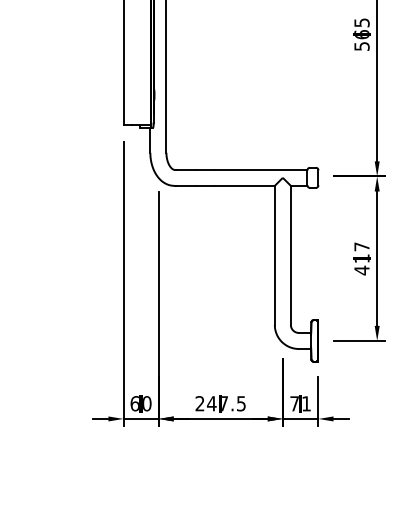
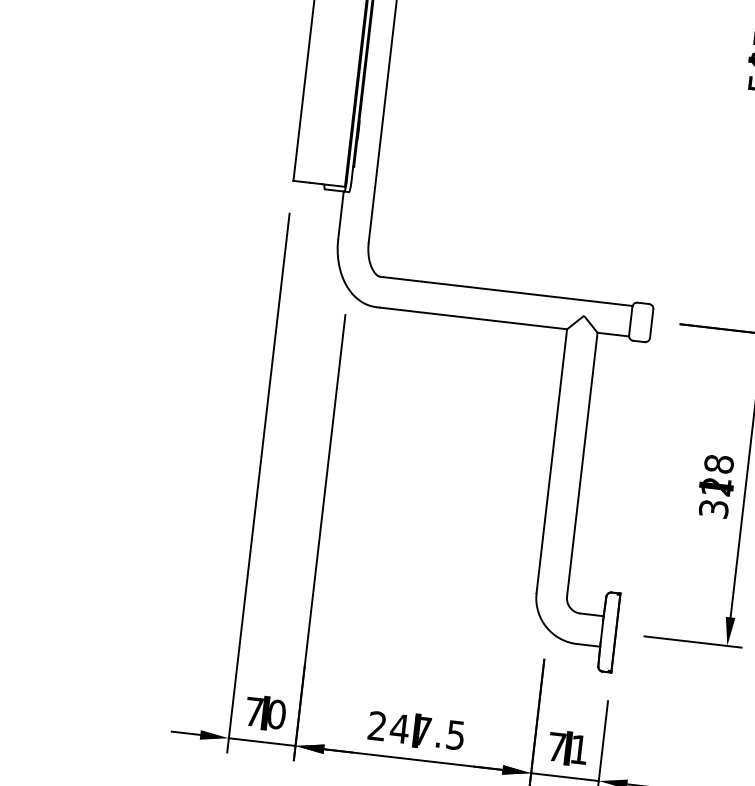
text: (361, 258) -> (715, 486), 417 -> 328
text: (134, 403) -> (253, 711), 60 -> 70

